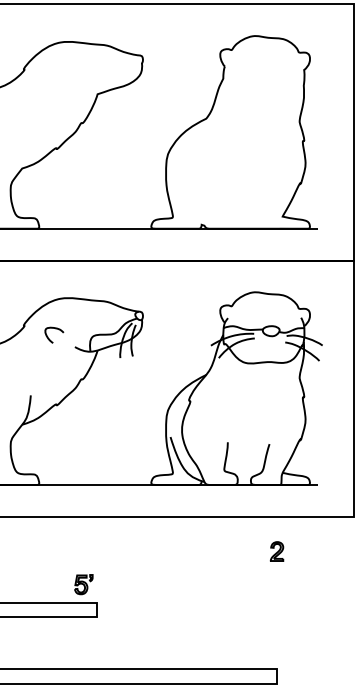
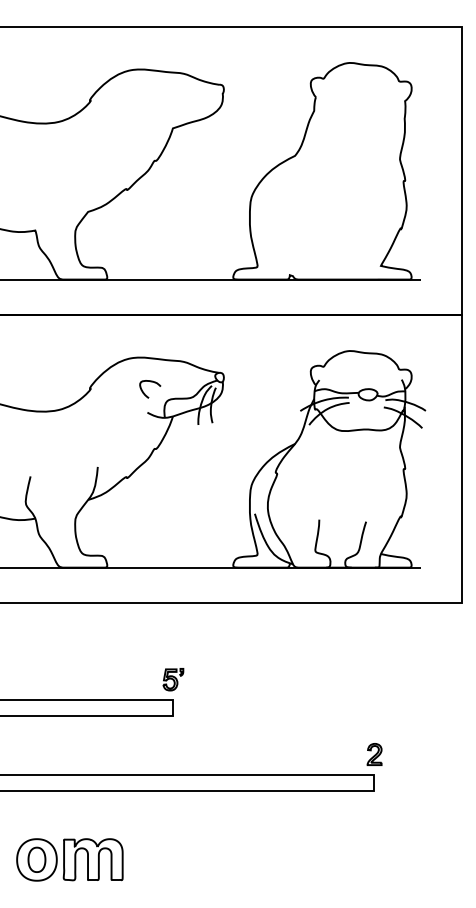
curve: (50, 338) -> (145, 393), moved
part: (276, 551) -> (374, 754), moved
part: (83, 584) -> (173, 679), moved

